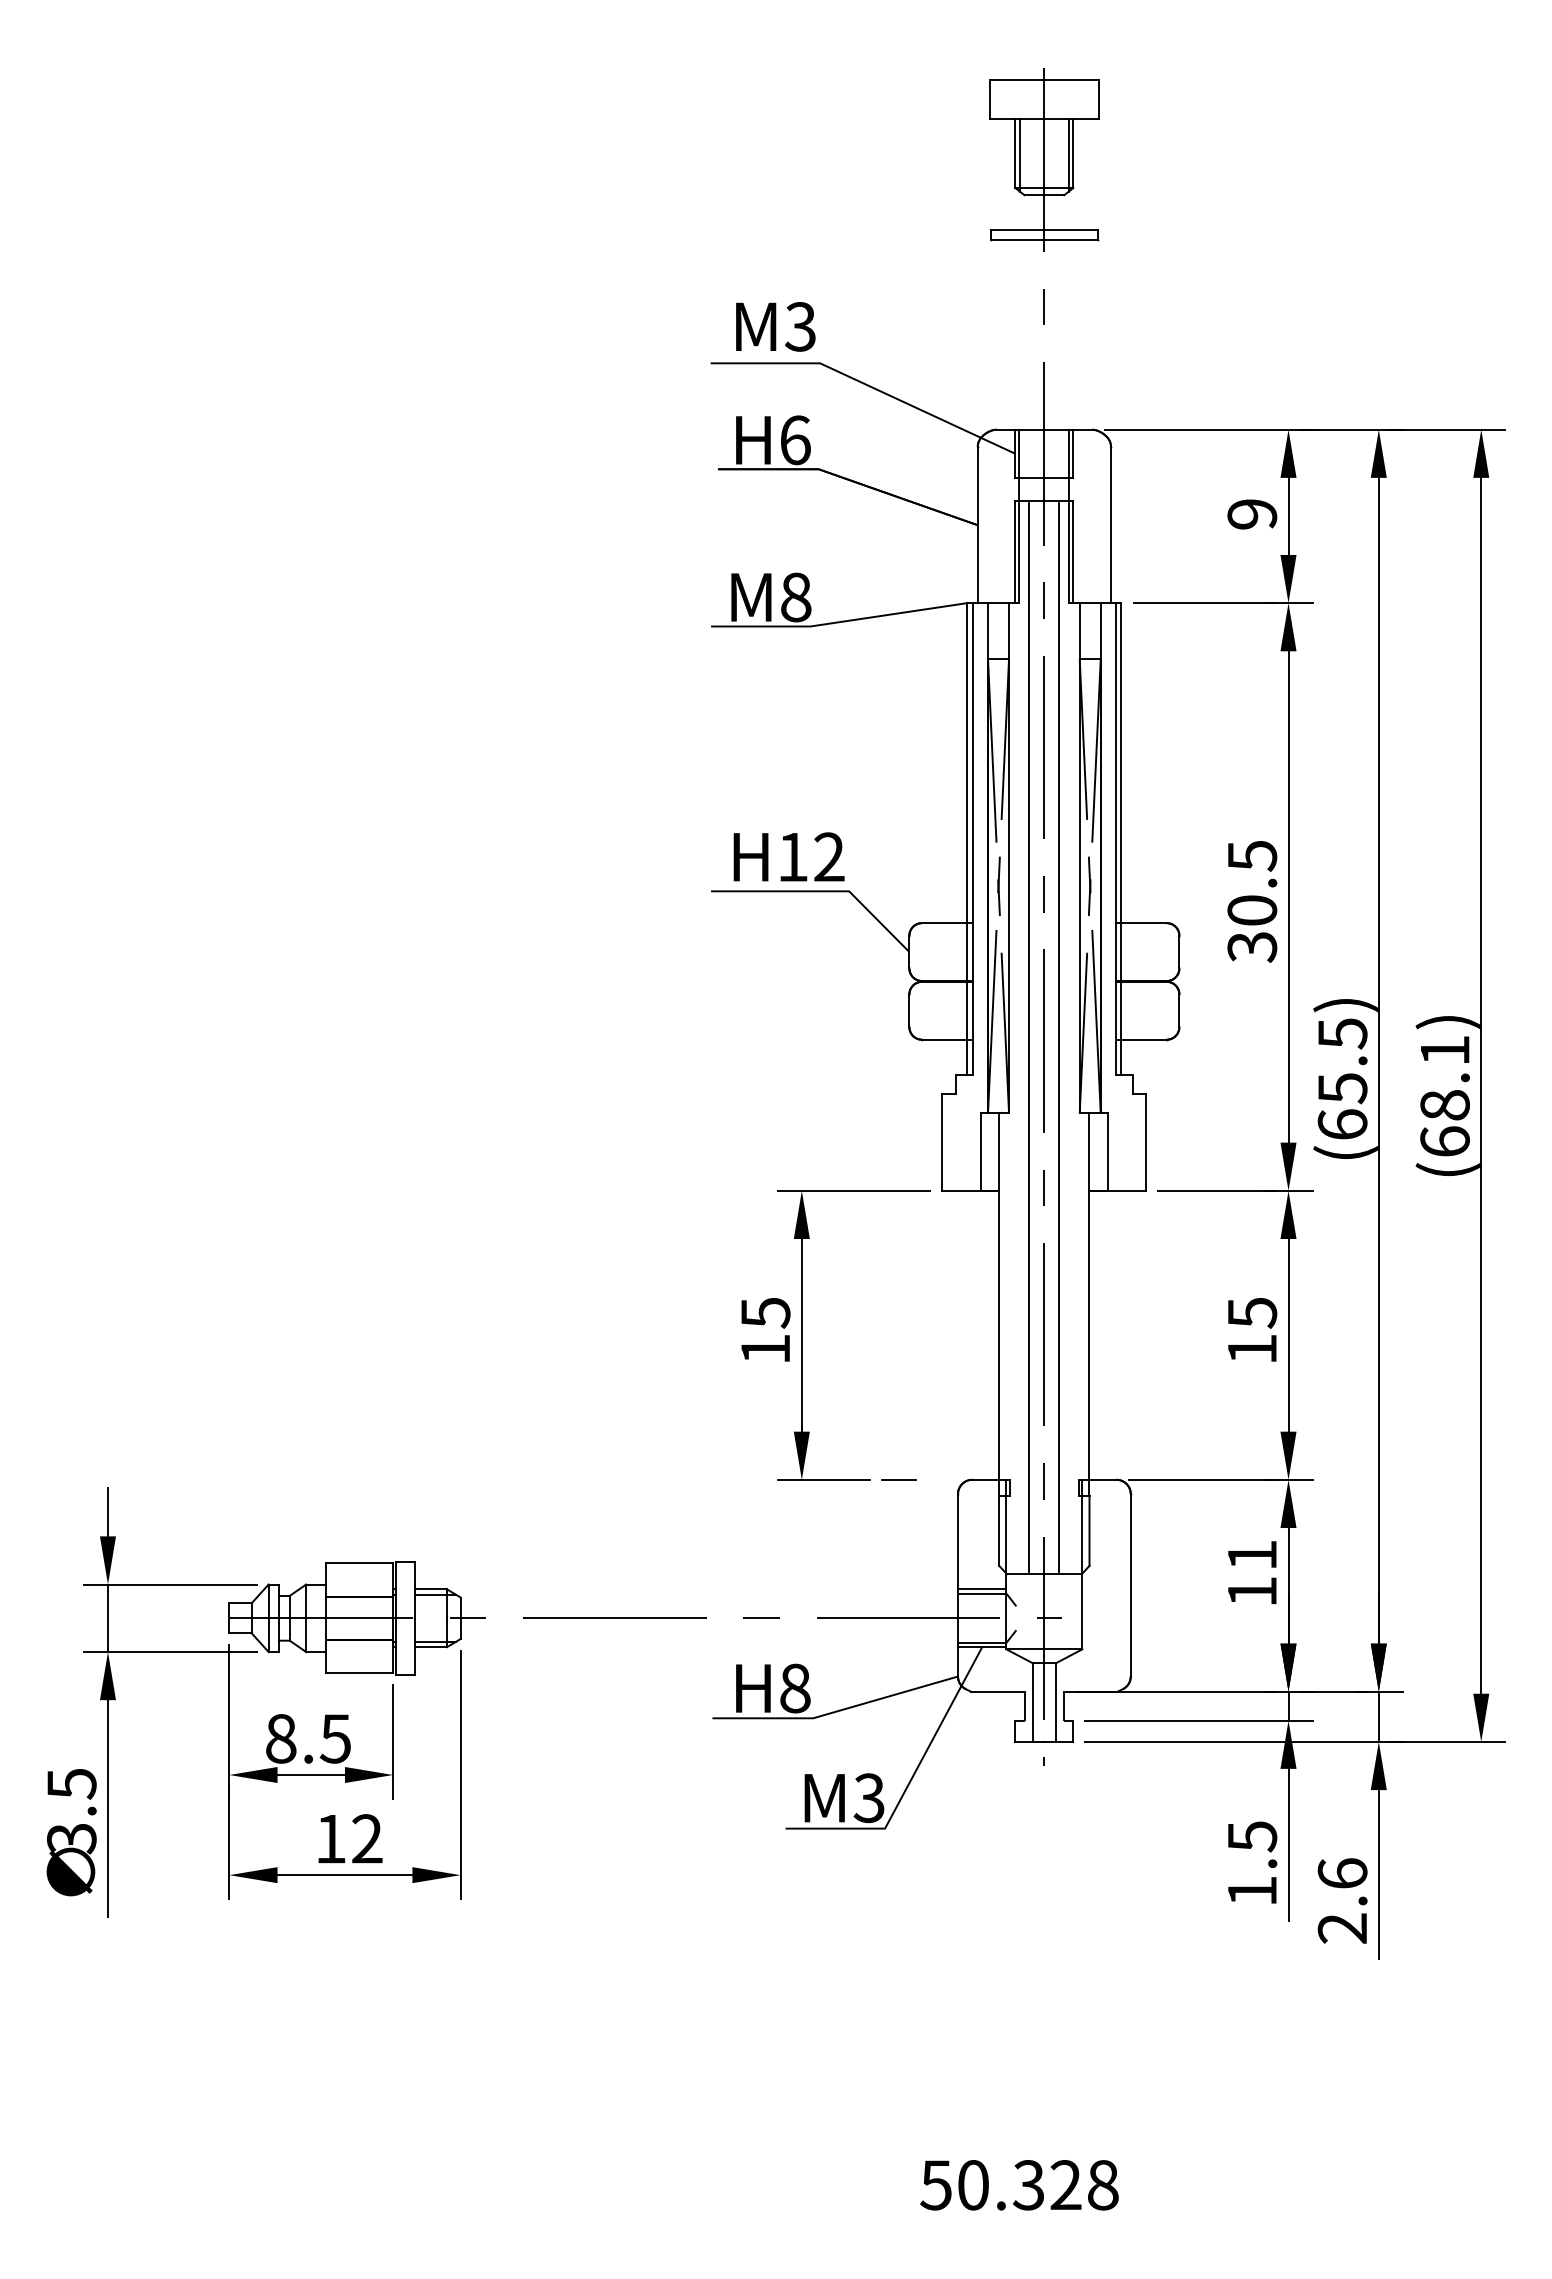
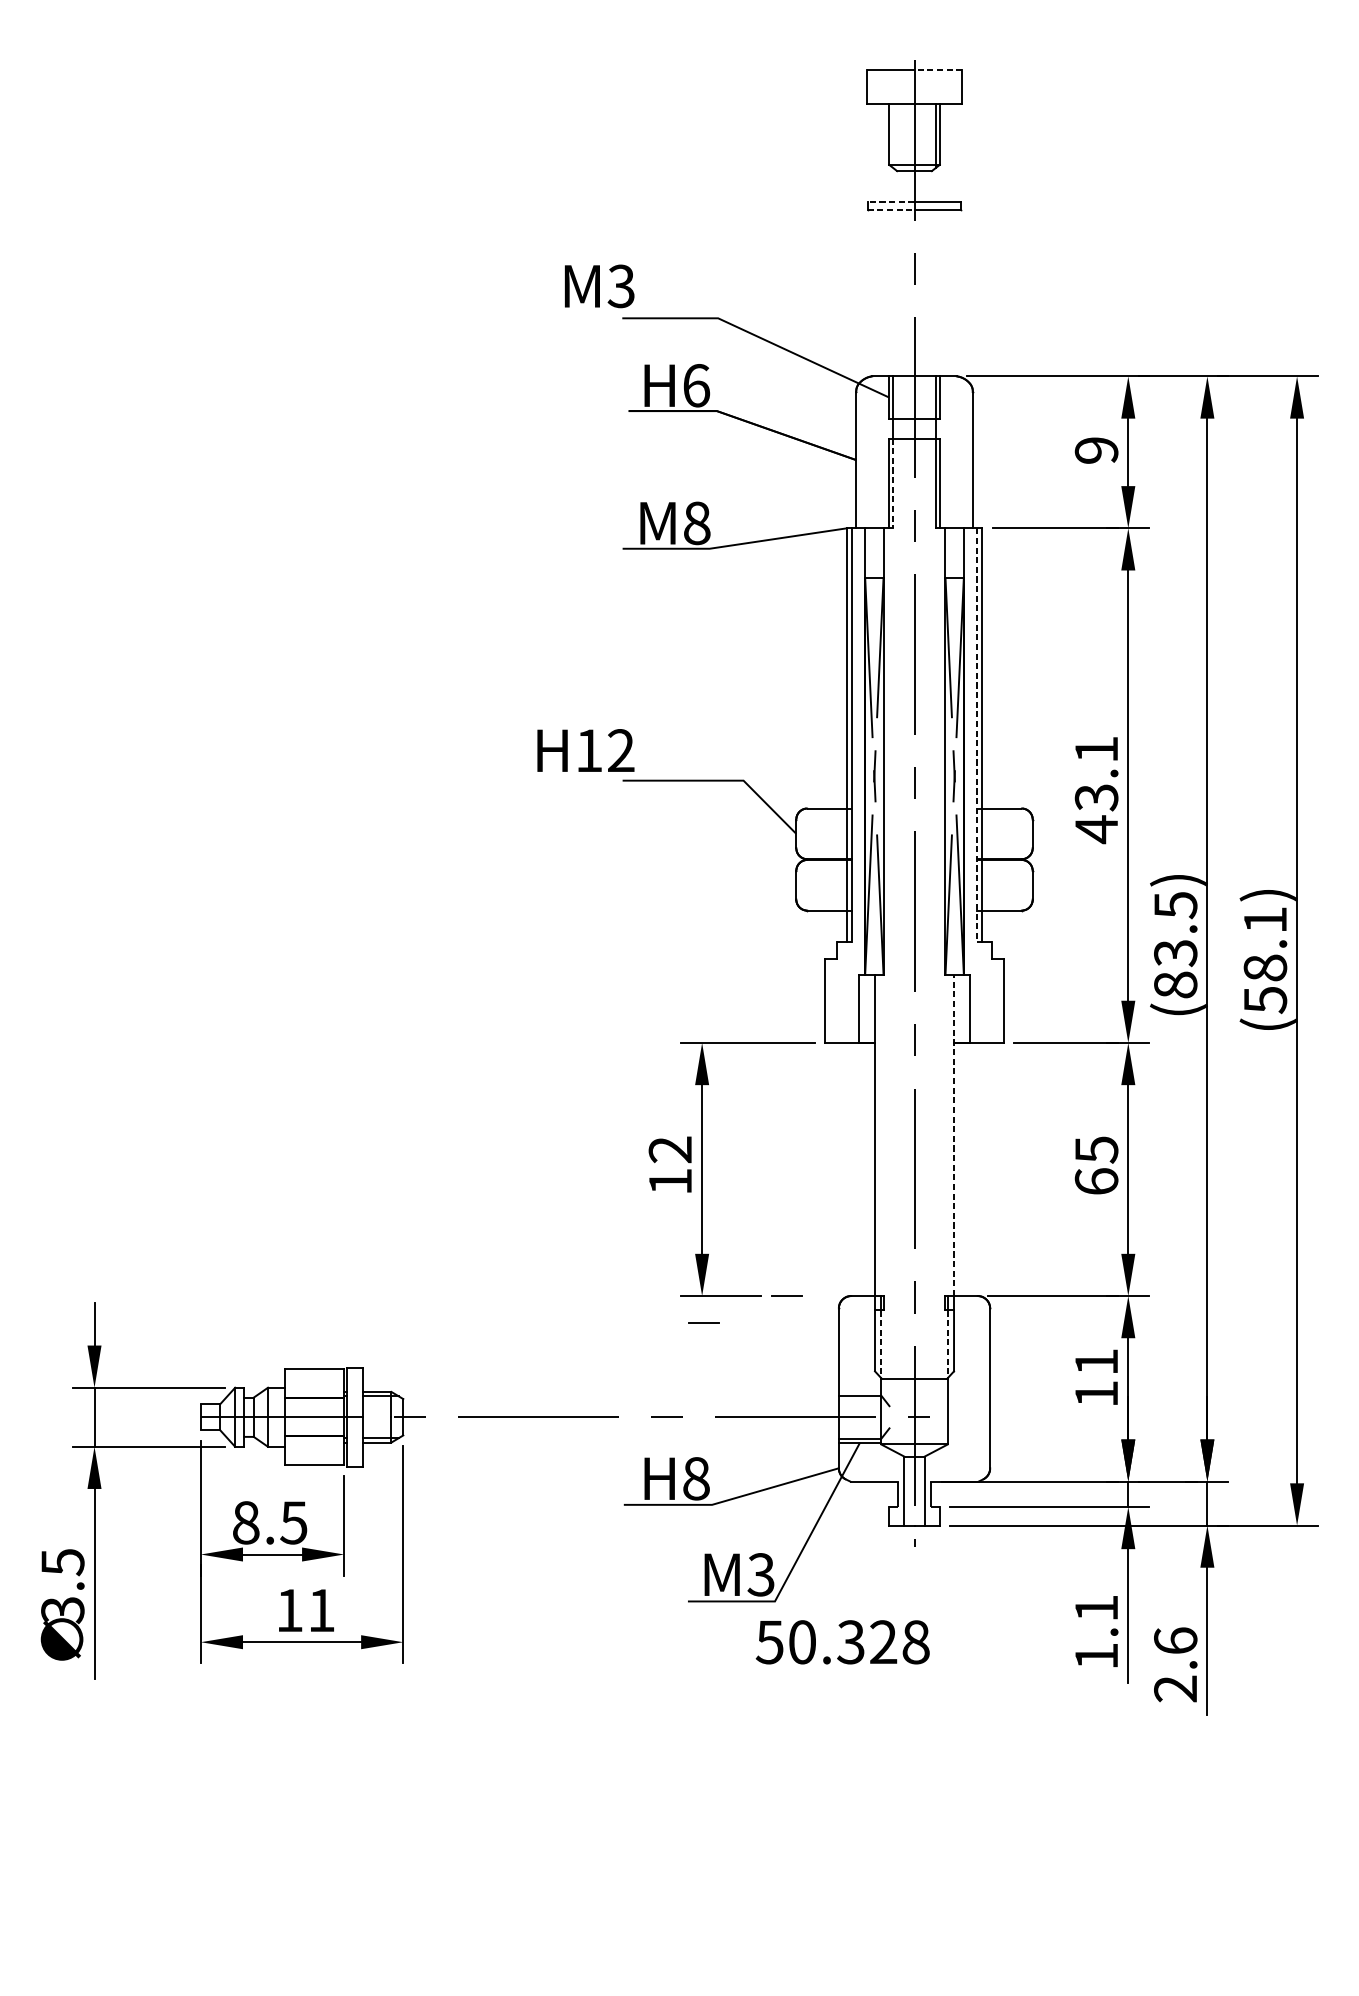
line: (1071, 80) -> (938, 70), solid -> dashed
line: (1019, 154) -> (892, 135), removed
line: (1017, 230) -> (890, 201), solid -> dashed
line: (1017, 239) -> (890, 209), solid -> dashed
text: (775, 326) -> (599, 286), moved
line: (1019, 552) -> (892, 483), solid -> dashed
line: (1115, 839) -> (976, 735), solid -> dashed
text: (788, 856) -> (585, 750), moved
text: (1252, 902) -> (1096, 790), 30.5 -> 43.1
line: (1029, 1037) -> (901, 908), removed
line: (1059, 1037) -> (927, 908), removed
text: (1342, 1106) -> (1175, 969), (65.5) -> (83.5)
text: (1444, 1141) -> (1264, 999), (68.1) -> (58.1)
line: (1089, 1296) -> (954, 1135), solid -> dashed
text: (765, 1312) -> (670, 1149), 15 -> 12
text: (1252, 1348) -> (1096, 1181), 15 -> 65
line: (803, 1510) -> (703, 1322), added
line: (1006, 1534) -> (881, 1343), solid -> dashed
line: (1082, 1534) -> (947, 1343), solid -> dashed
line: (982, 1589) -> (860, 1392), removed
text: (1252, 1836) -> (1096, 1608), 1.5 -> 1.1
text: (367, 1838) -> (321, 1610), 12 -> 11
text: (1019, 2185) -> (842, 1642), moved

